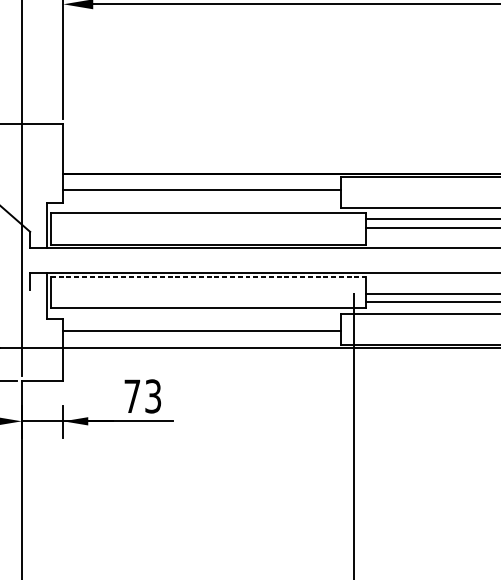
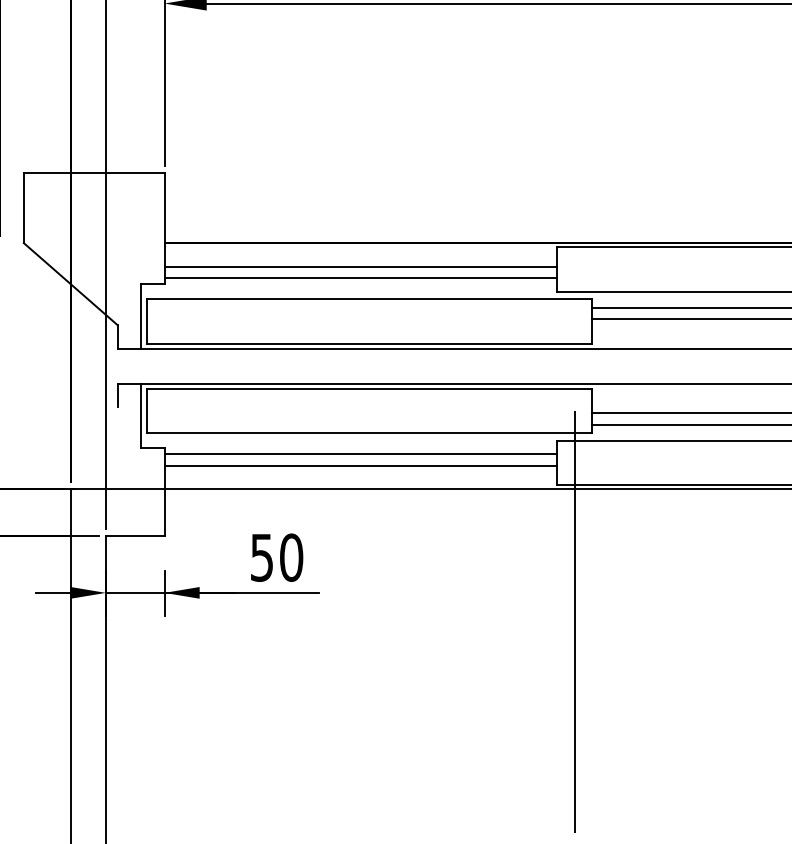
line: (202, 198) -> (360, 278), added
line: (208, 276) -> (369, 388), dashed -> solid
line: (202, 323) -> (360, 454), added
text: (143, 396) -> (277, 557), 73 -> 50

